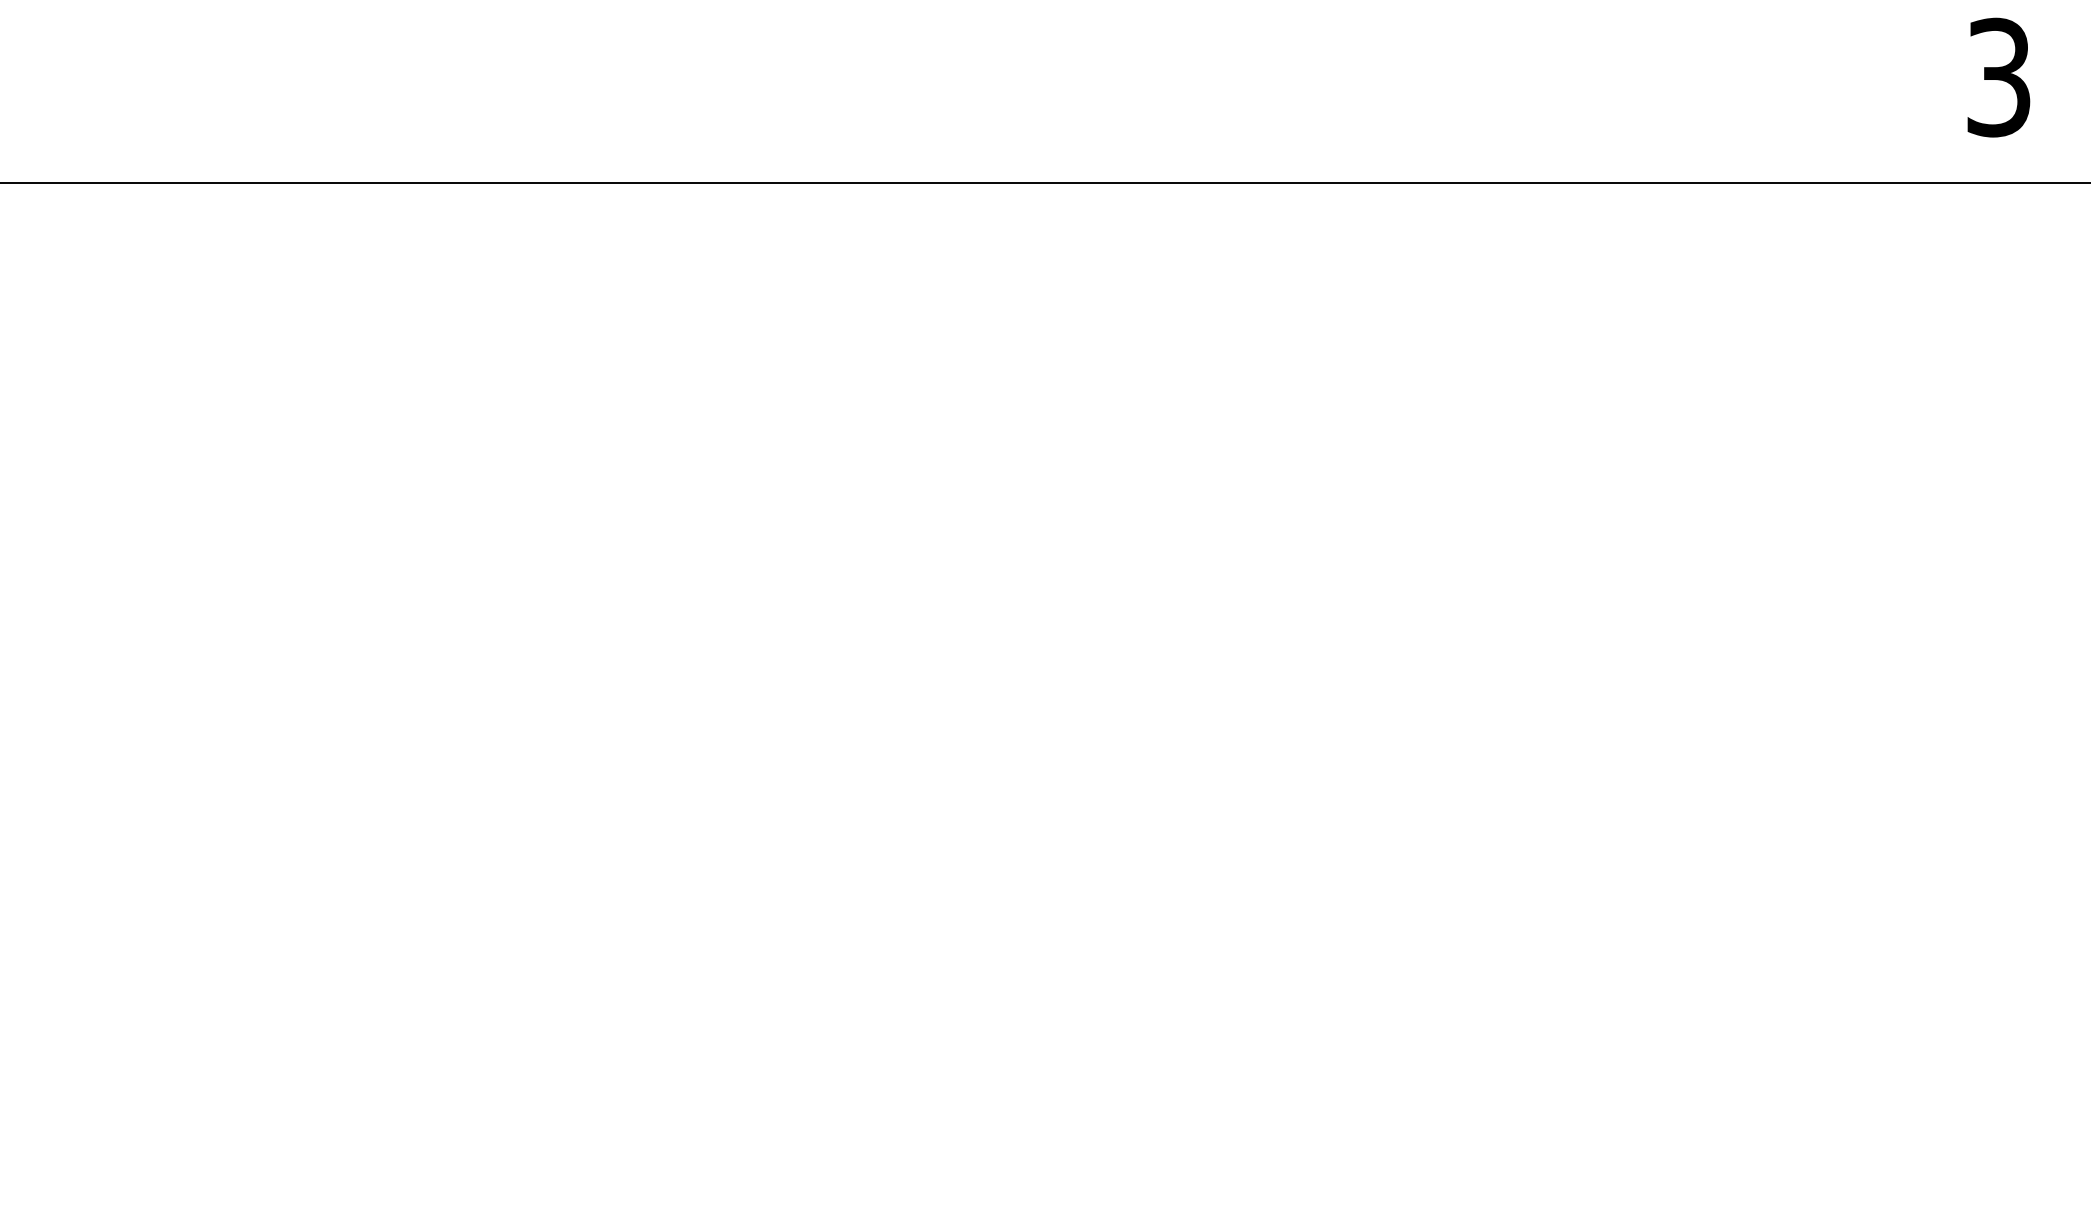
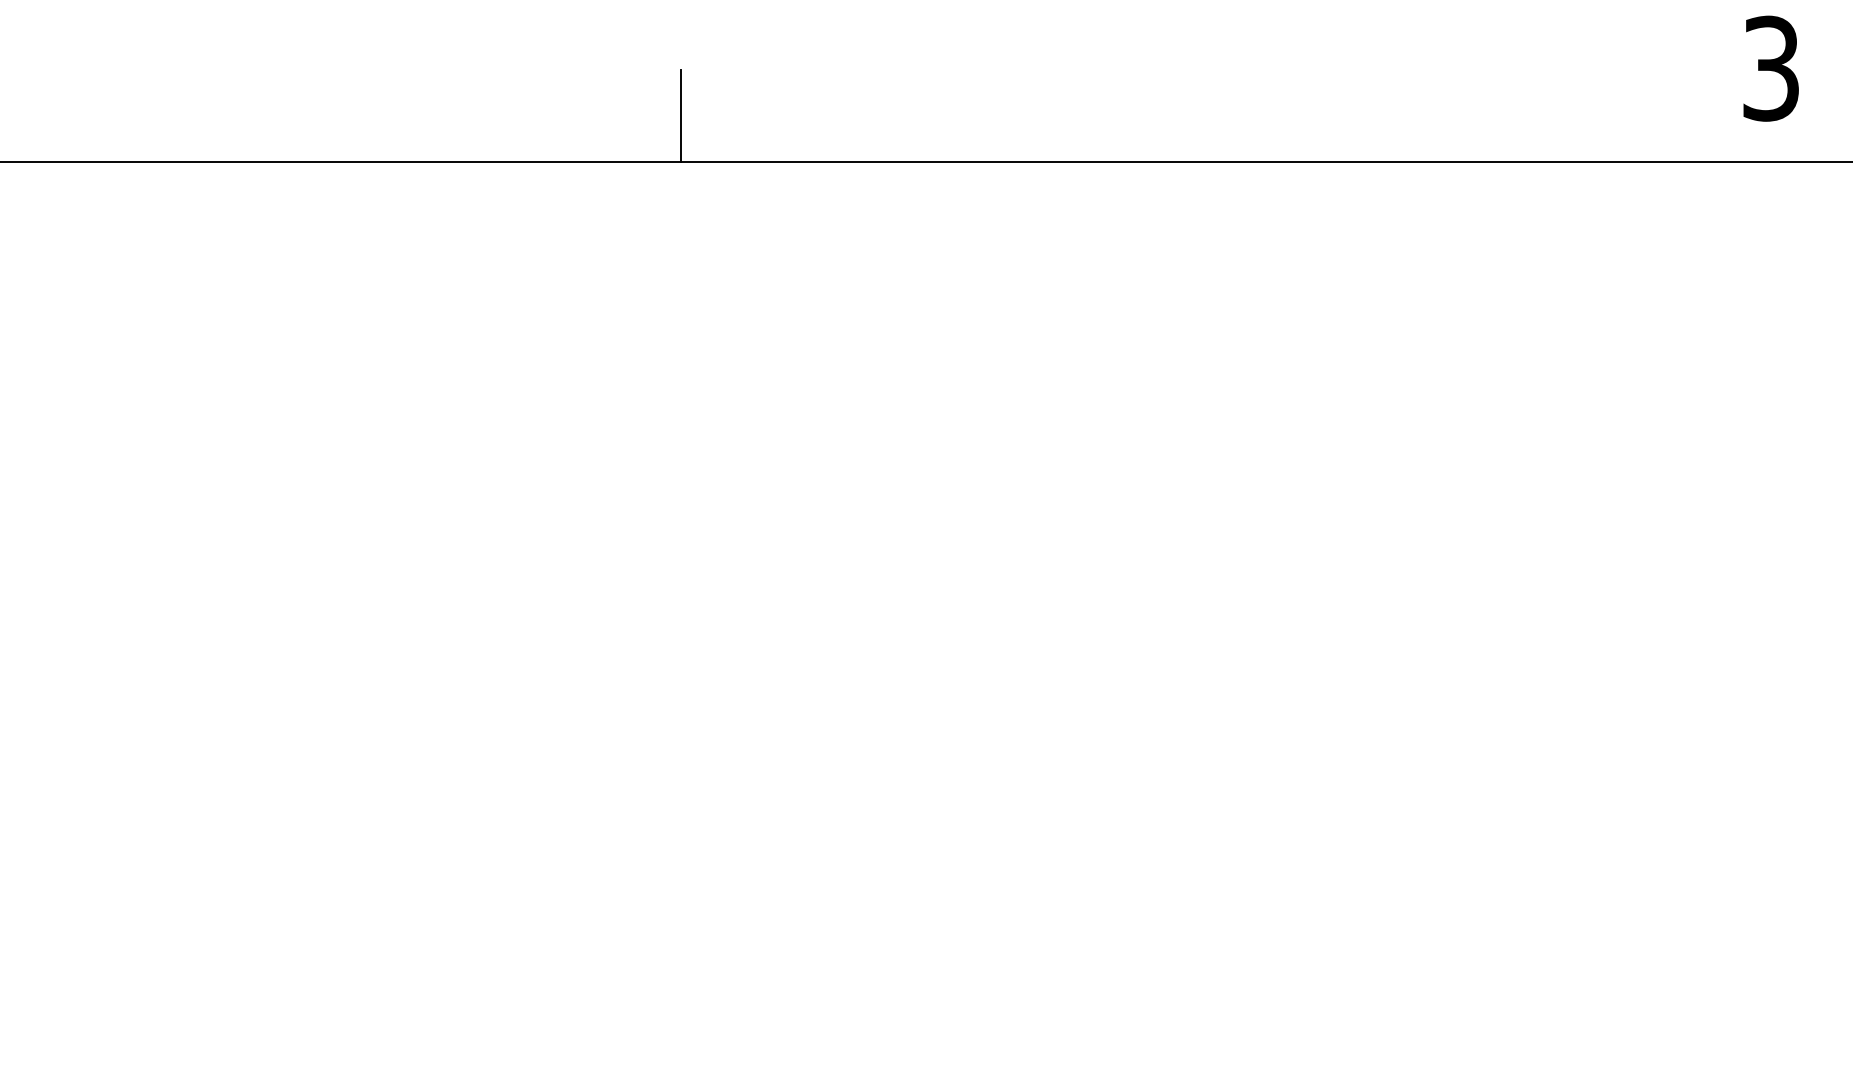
line: (768, 130) -> (681, 115), added

